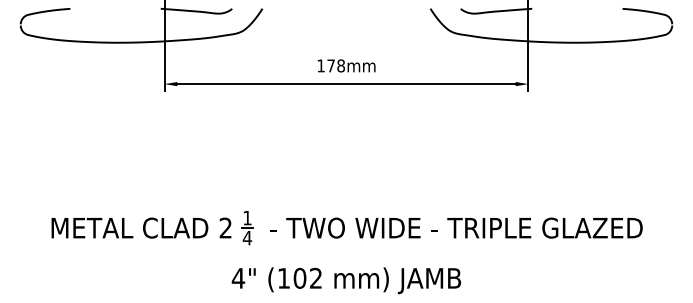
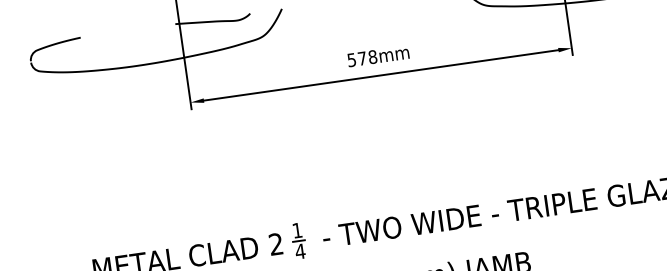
text: (320, 65) -> (351, 59), 178mm -> 578mm

